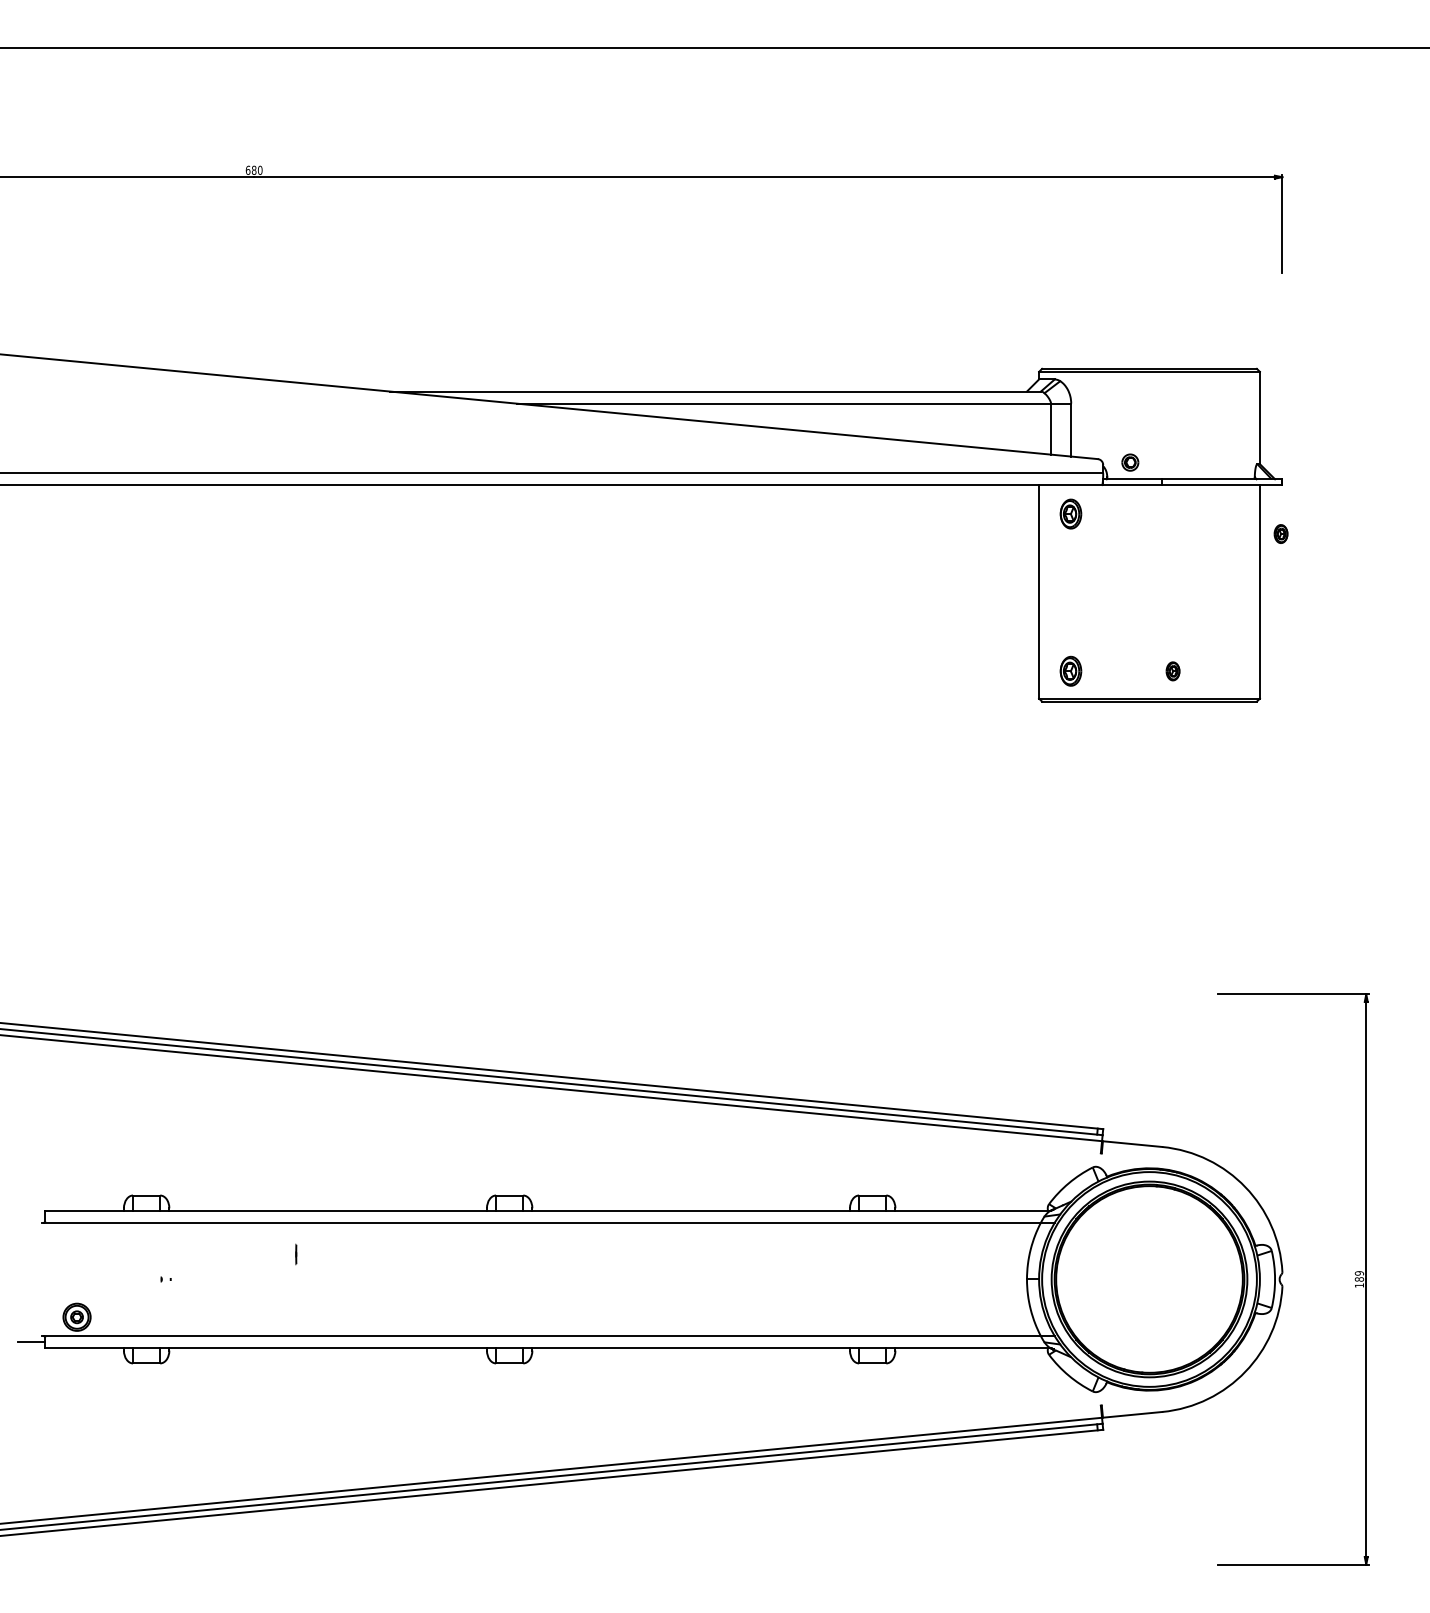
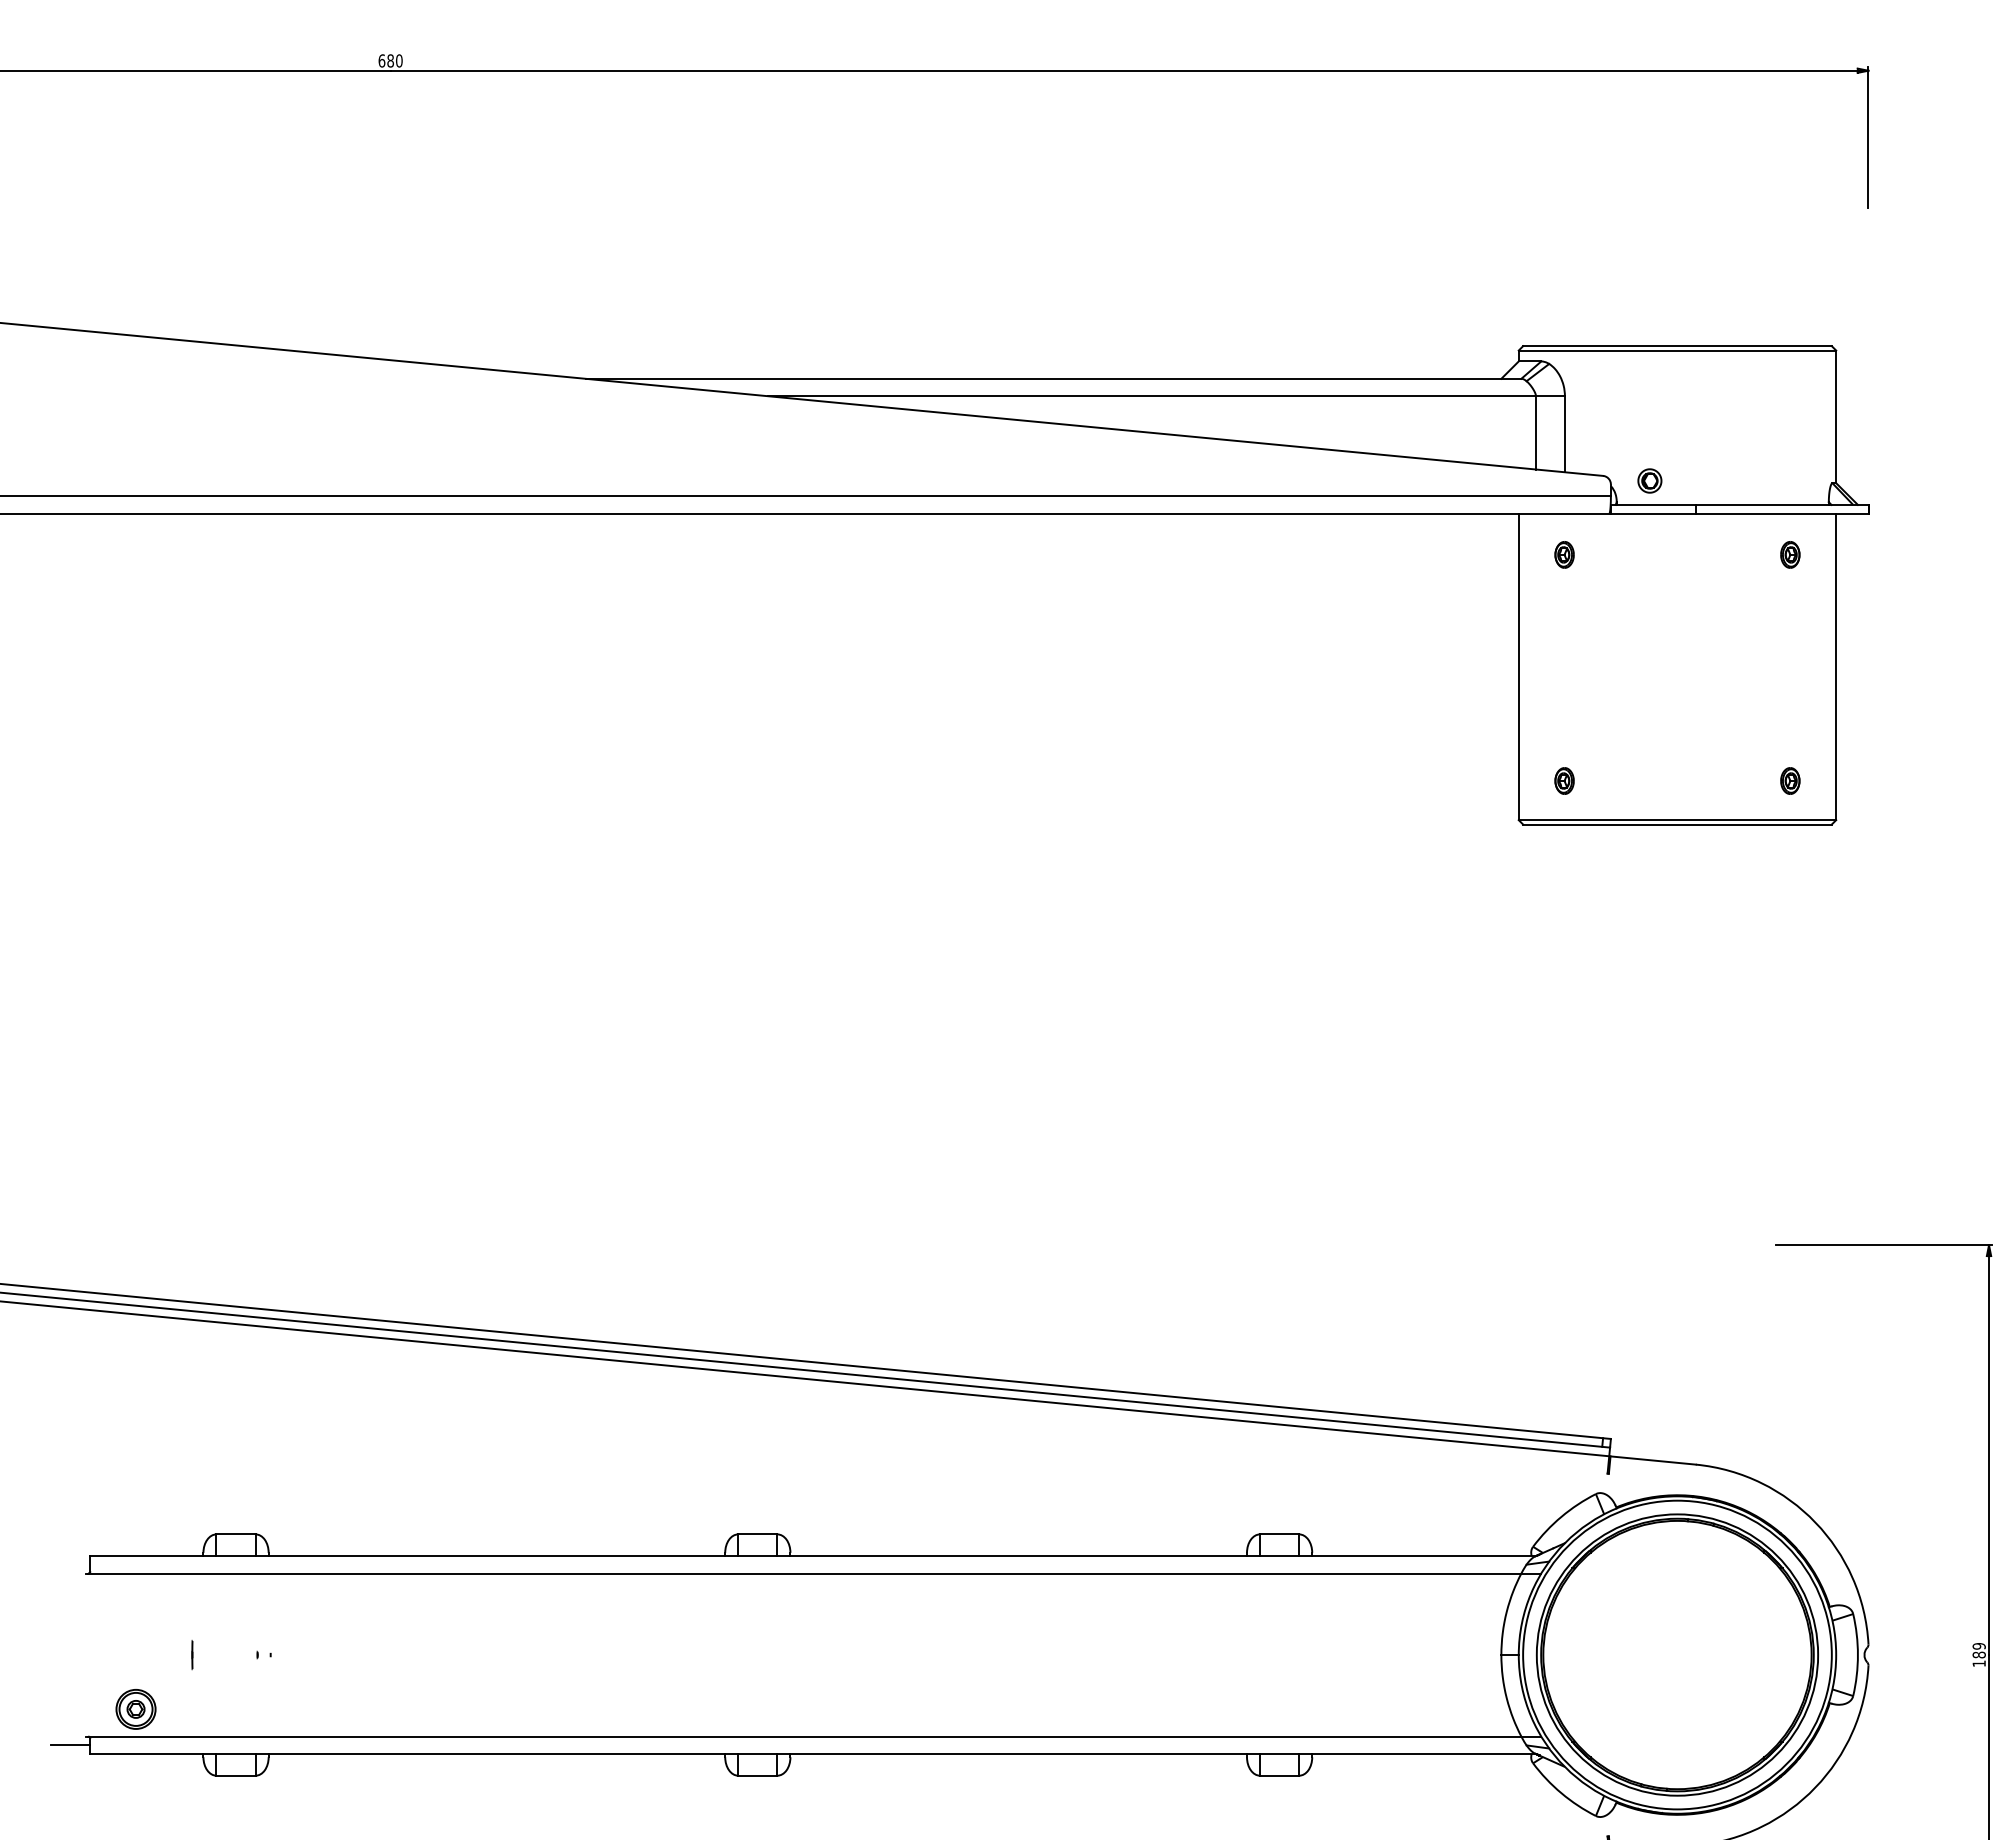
part: (1070, 513) -> (1563, 554), size x0.62
part: (1280, 533) -> (1789, 554), moved
part: (1070, 671) -> (1563, 781), size x0.62
part: (1172, 671) -> (1789, 781), moved
line: (296, 1254) -> (192, 1655), moved

